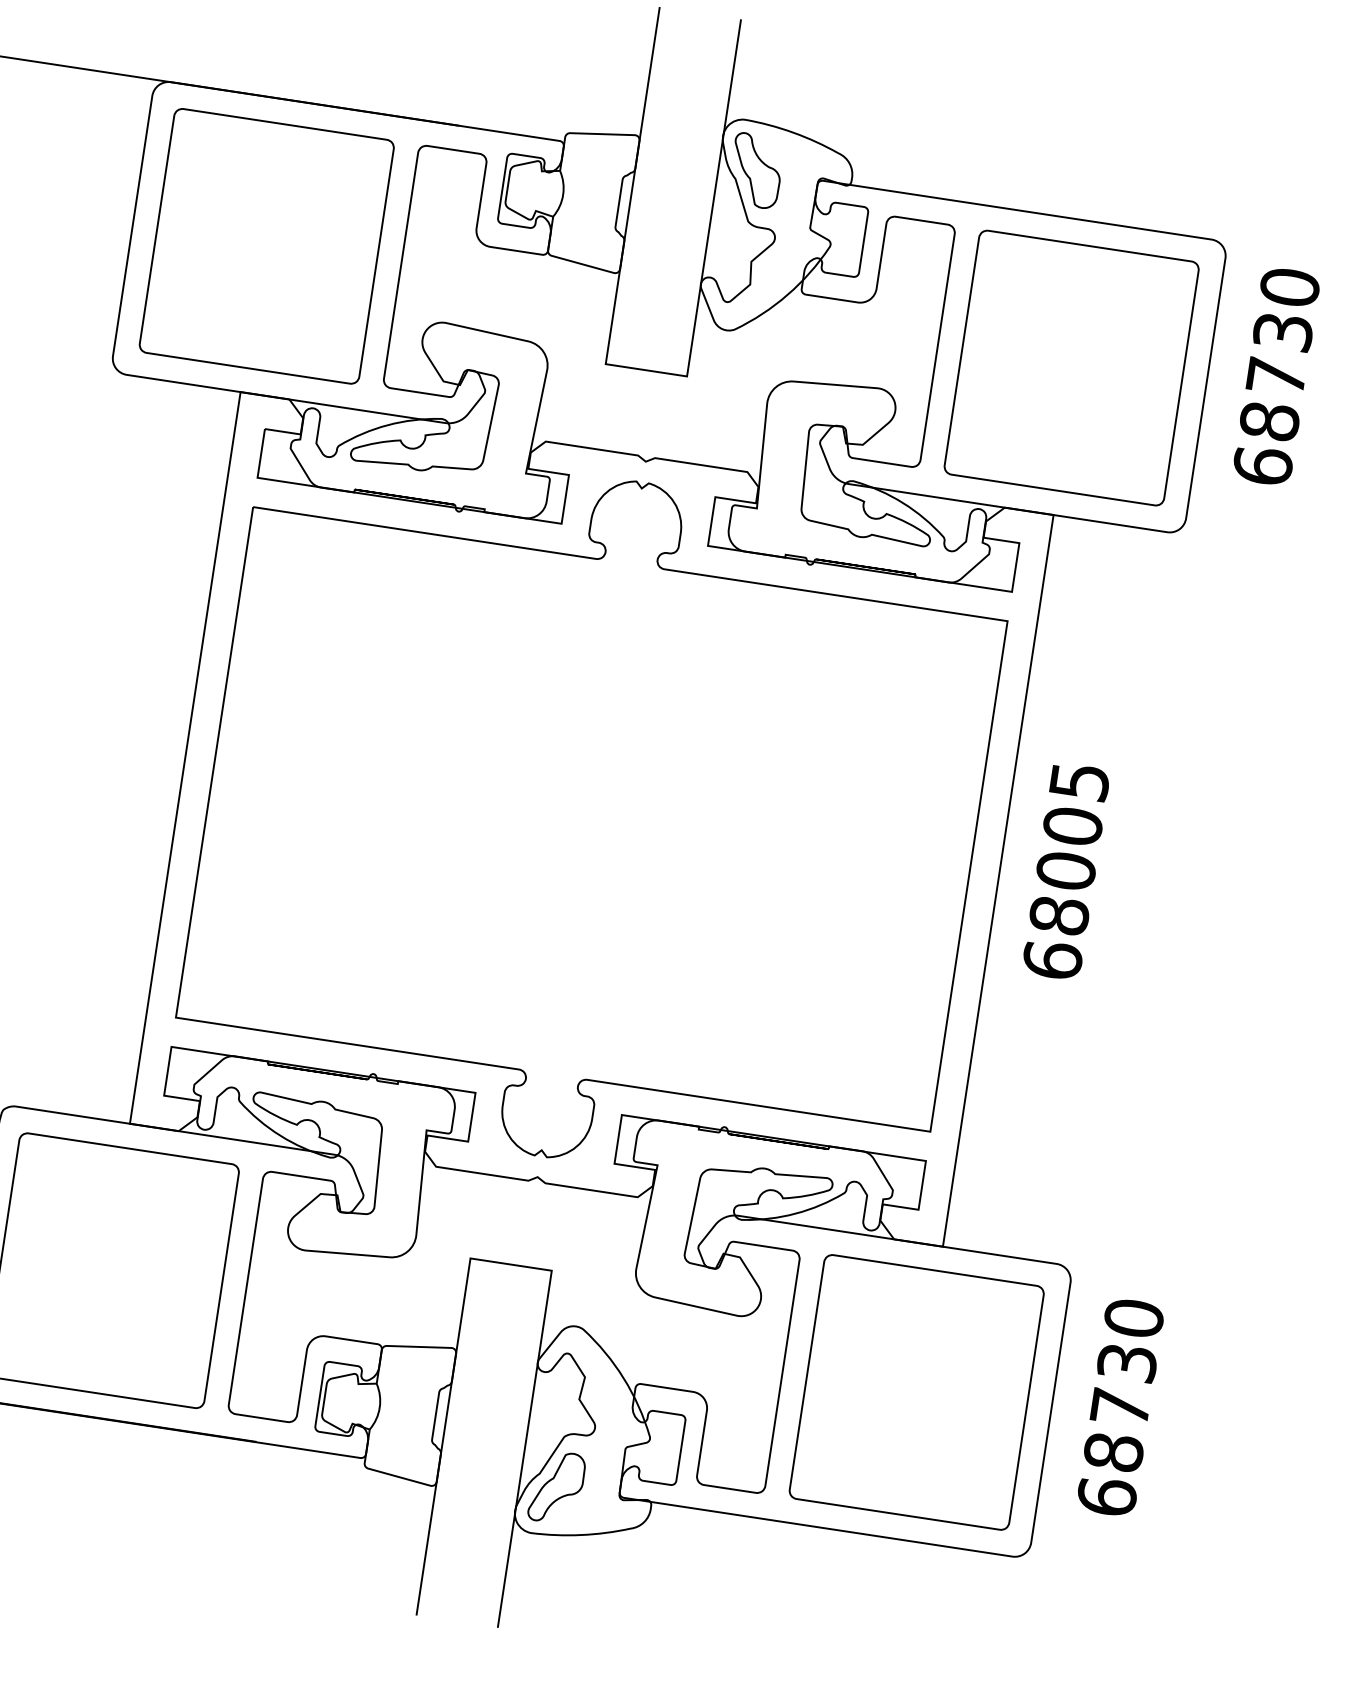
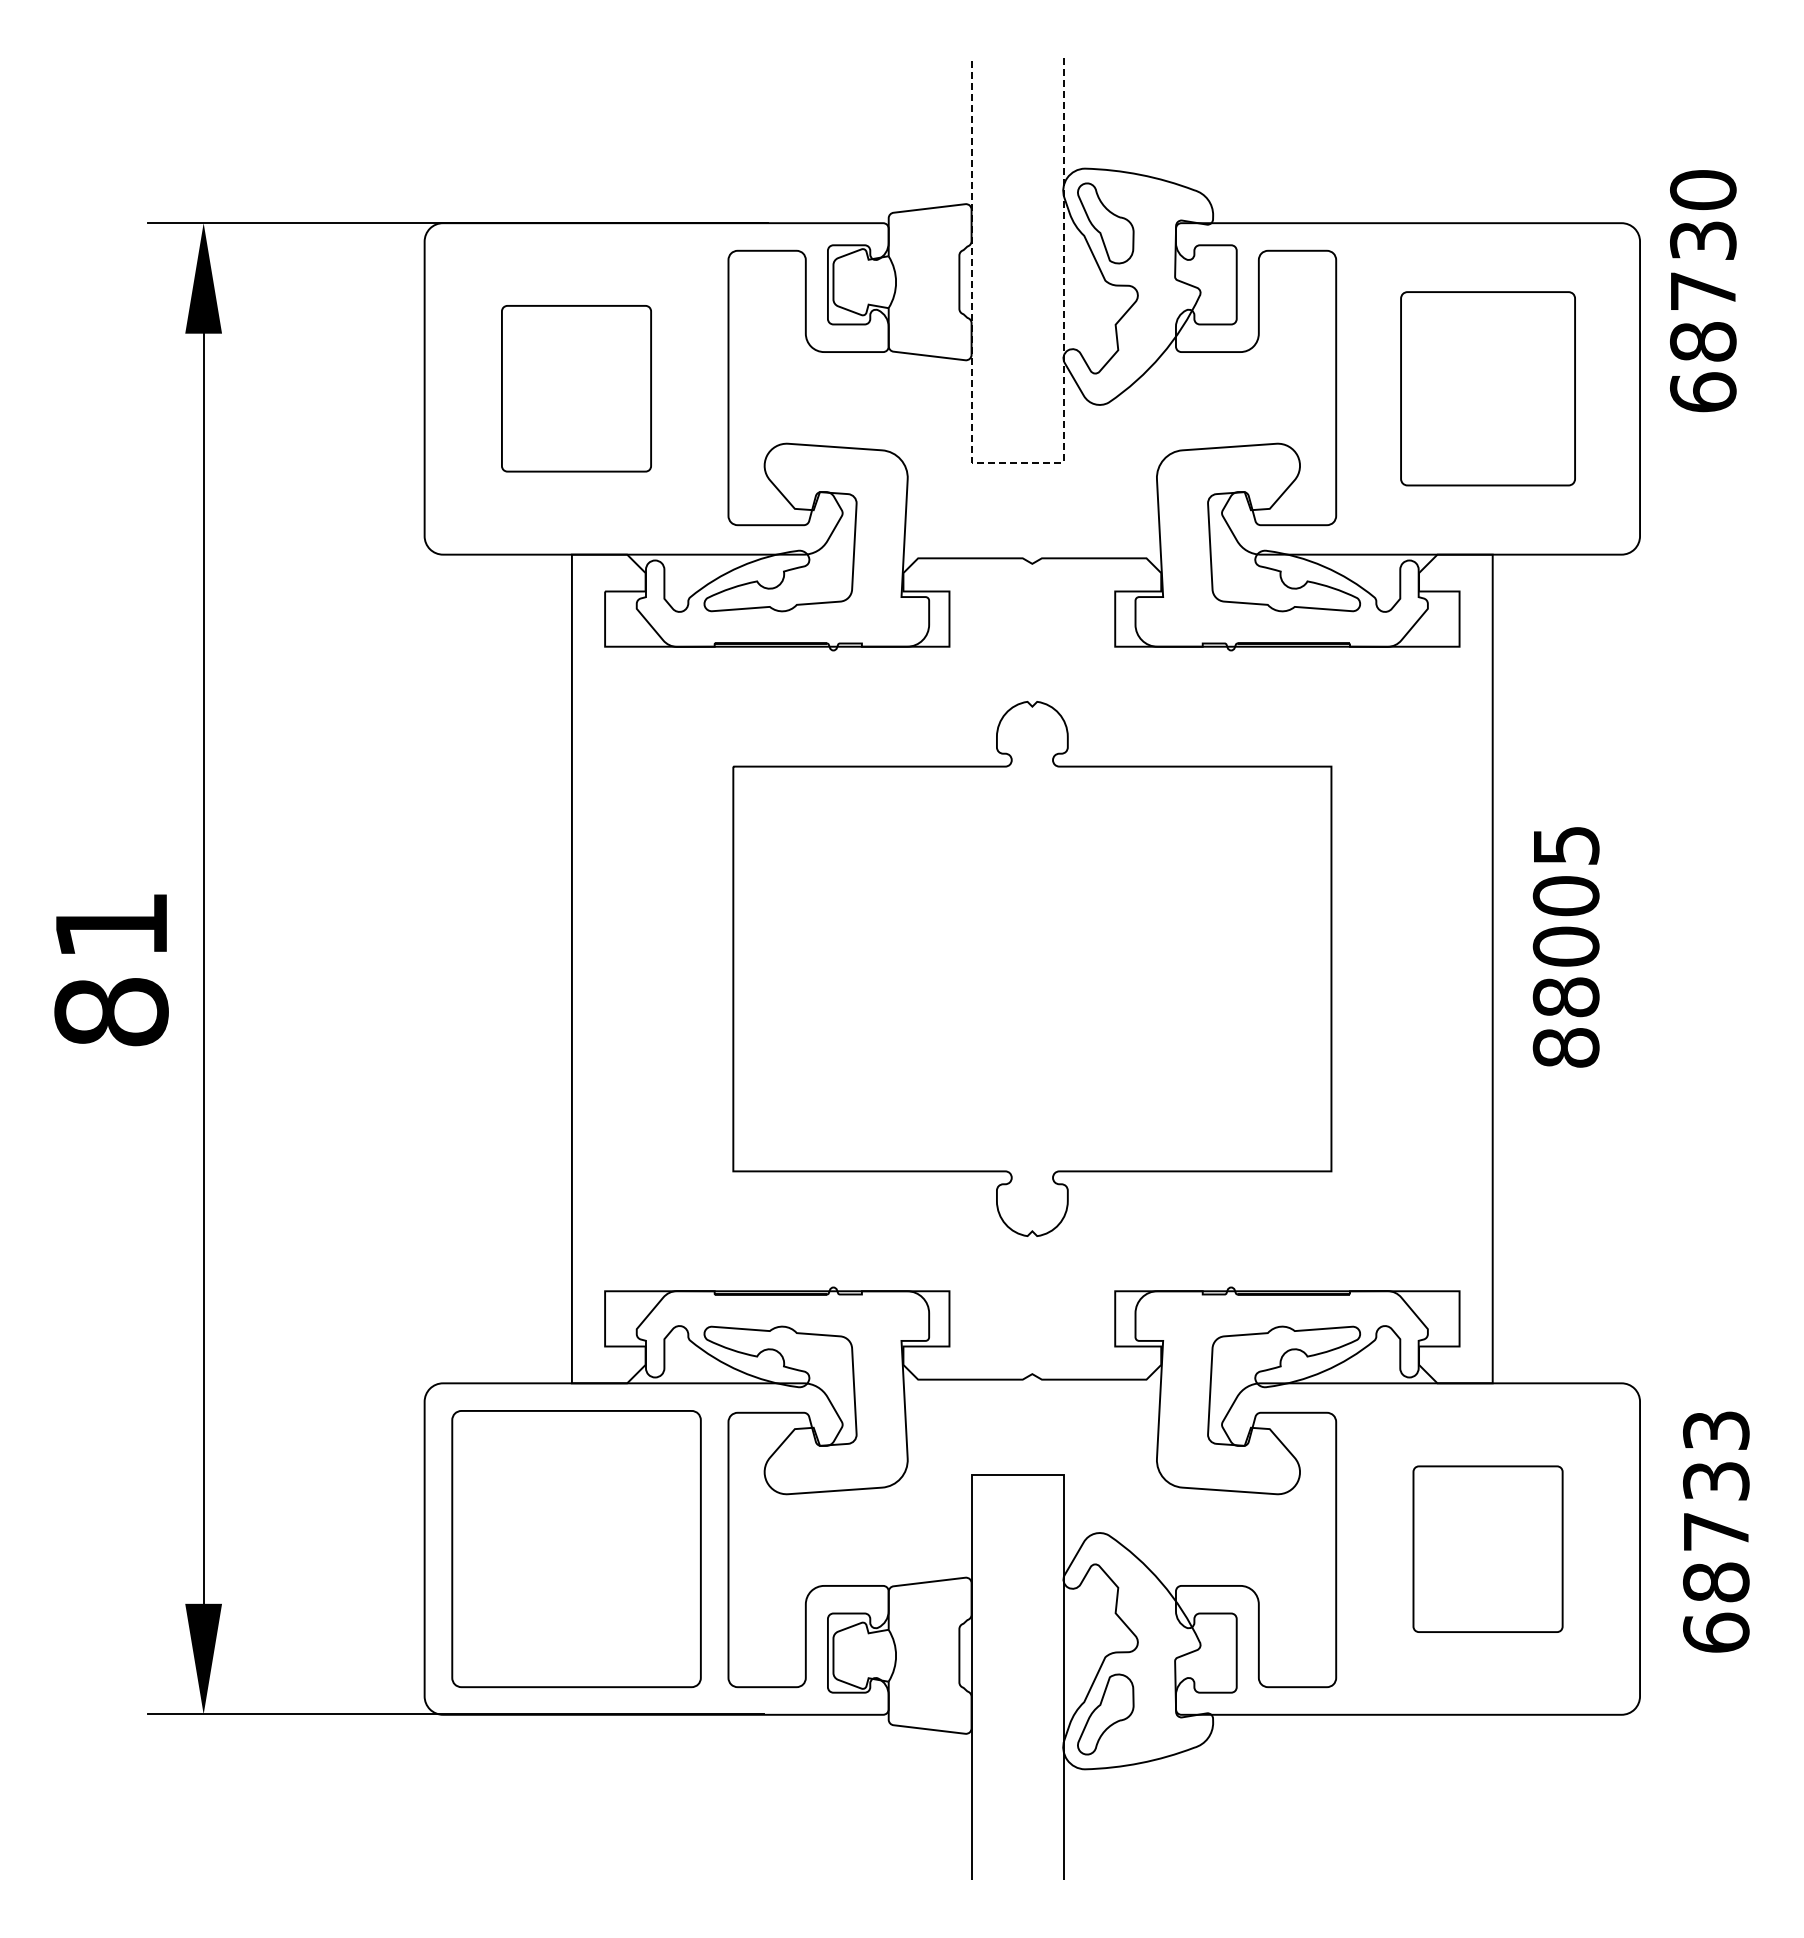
part: (266, 245) -> (576, 388), size x0.6
part: (1071, 367) -> (1487, 388), size x0.7
line: (646, 370) -> (1017, 462), solid -> dashed
text: (1276, 377) -> (1703, 291), moved
part: (591, 818) -> (1032, 968), size x0.7
text: (1052, 959) -> (1565, 1047), 68005 -> 88005
text: (1134, 1318) -> (1716, 1430), 68730 -> 68733
part: (916, 1392) -> (1487, 1549), size x0.6

